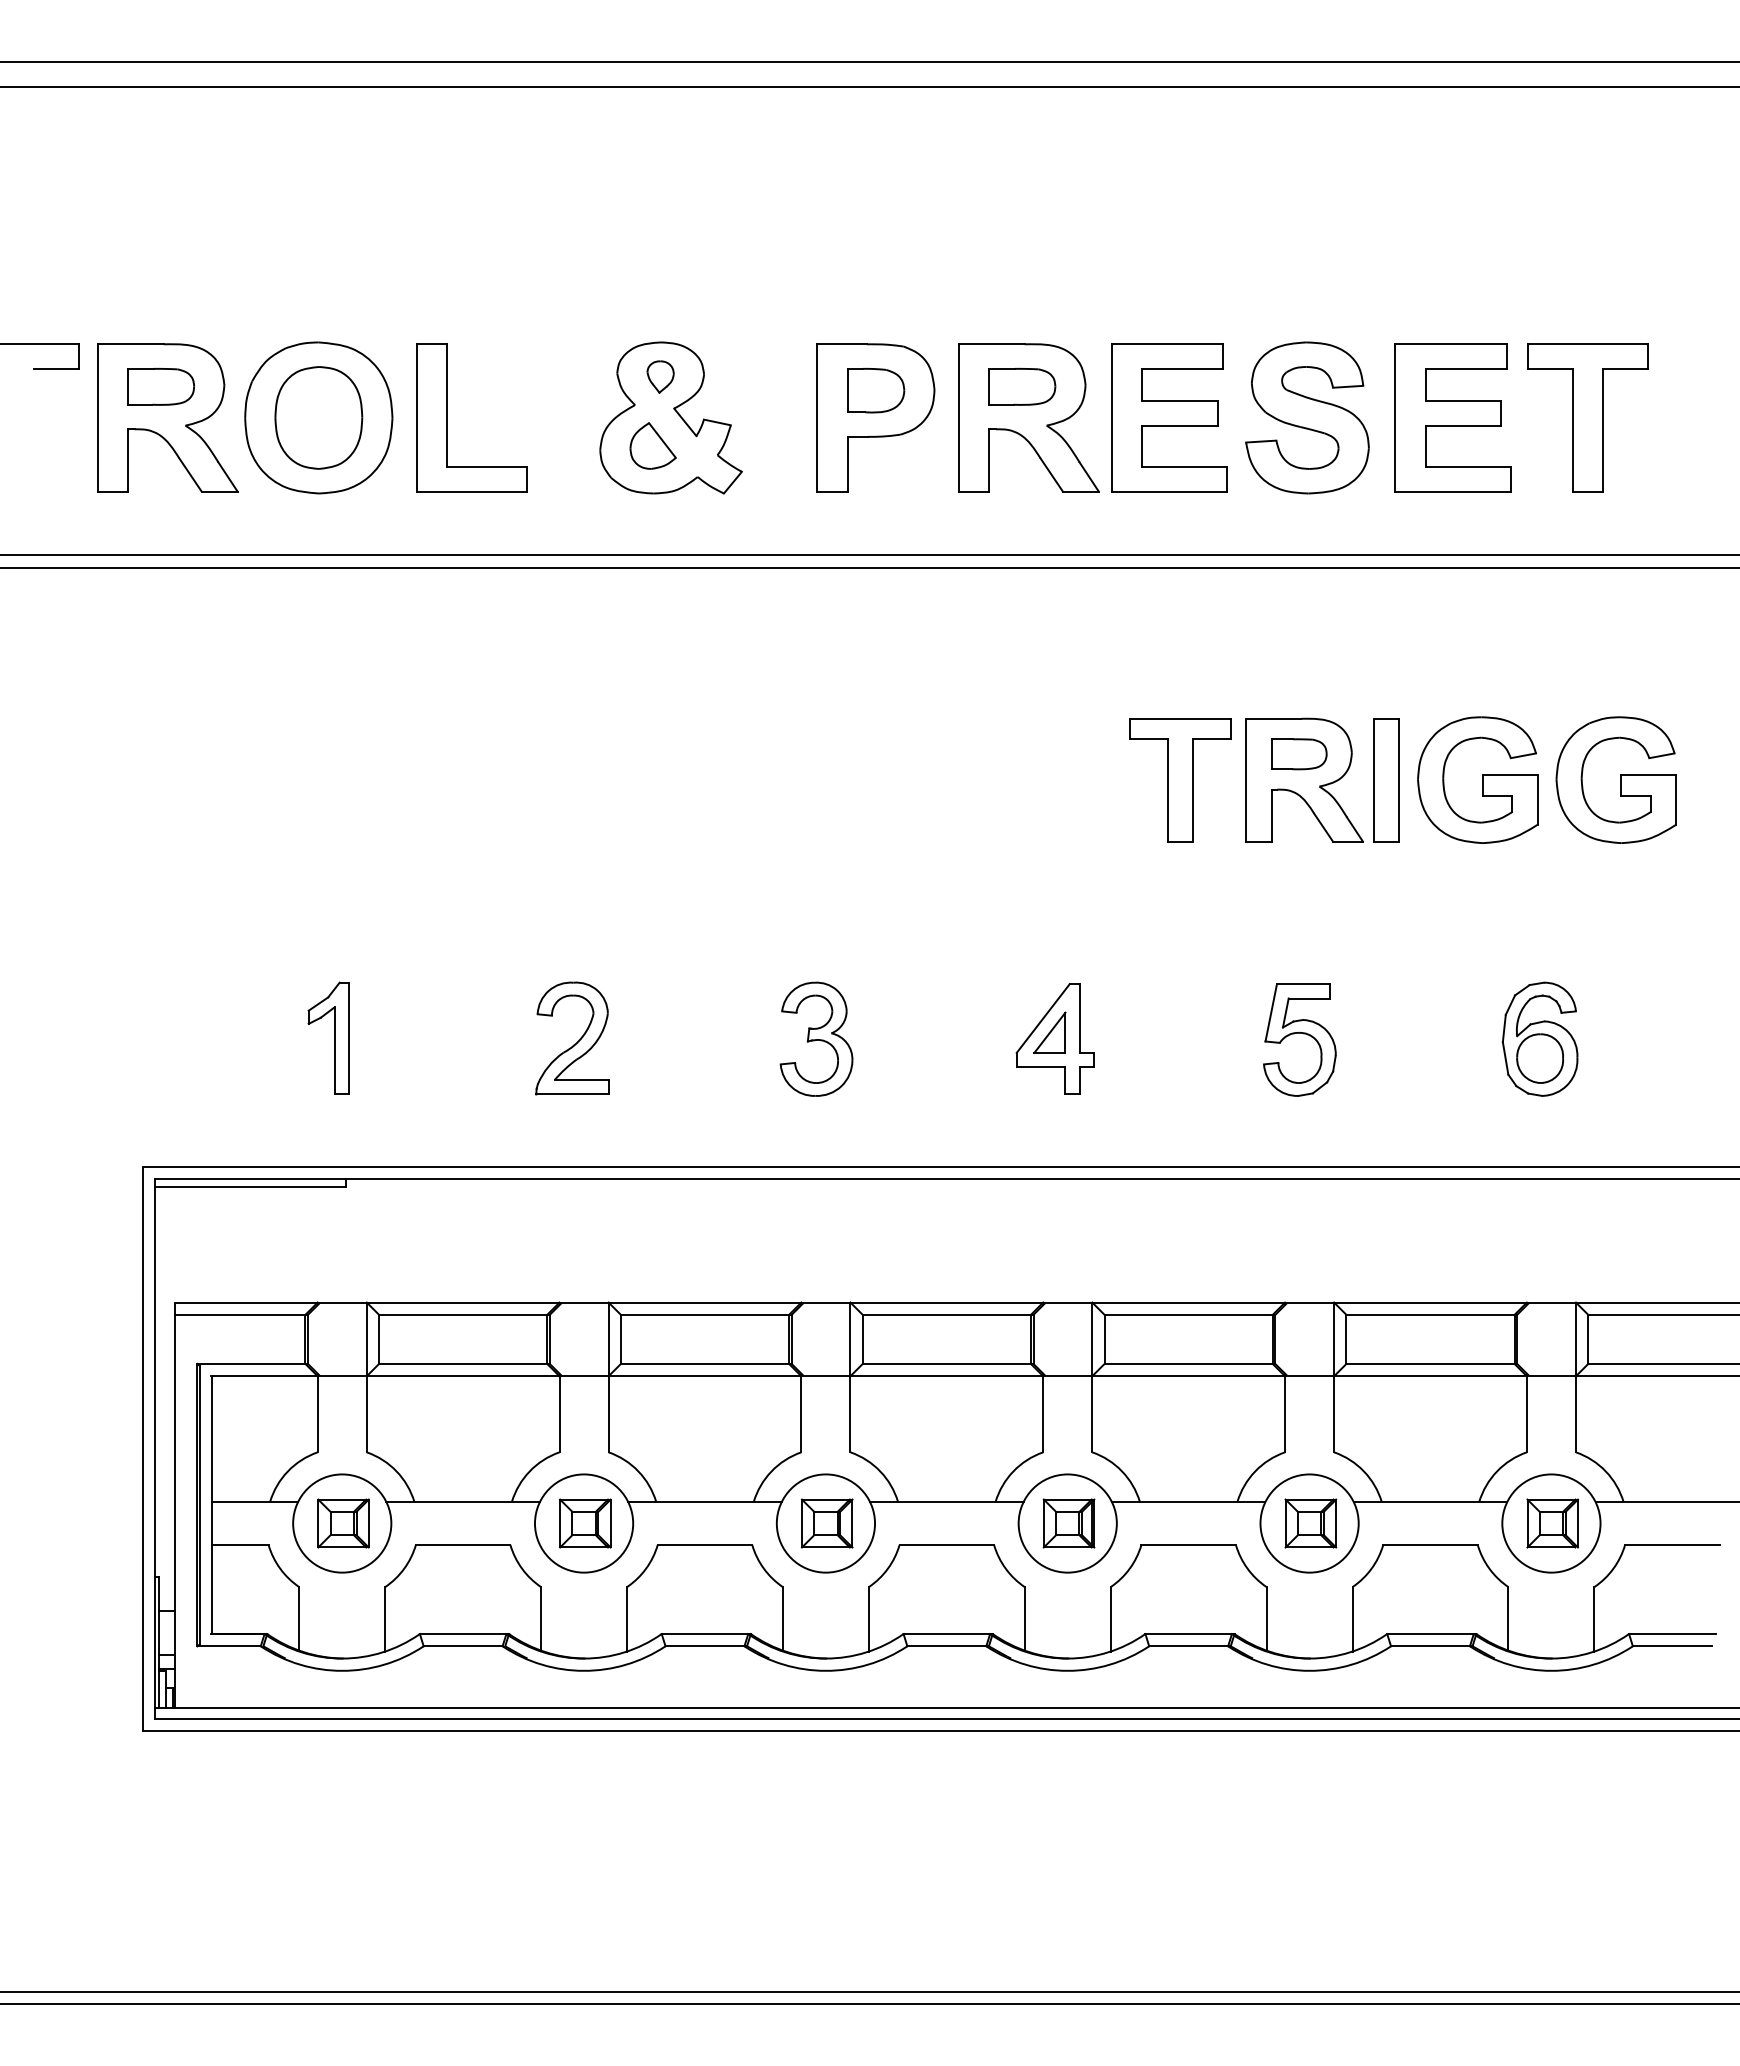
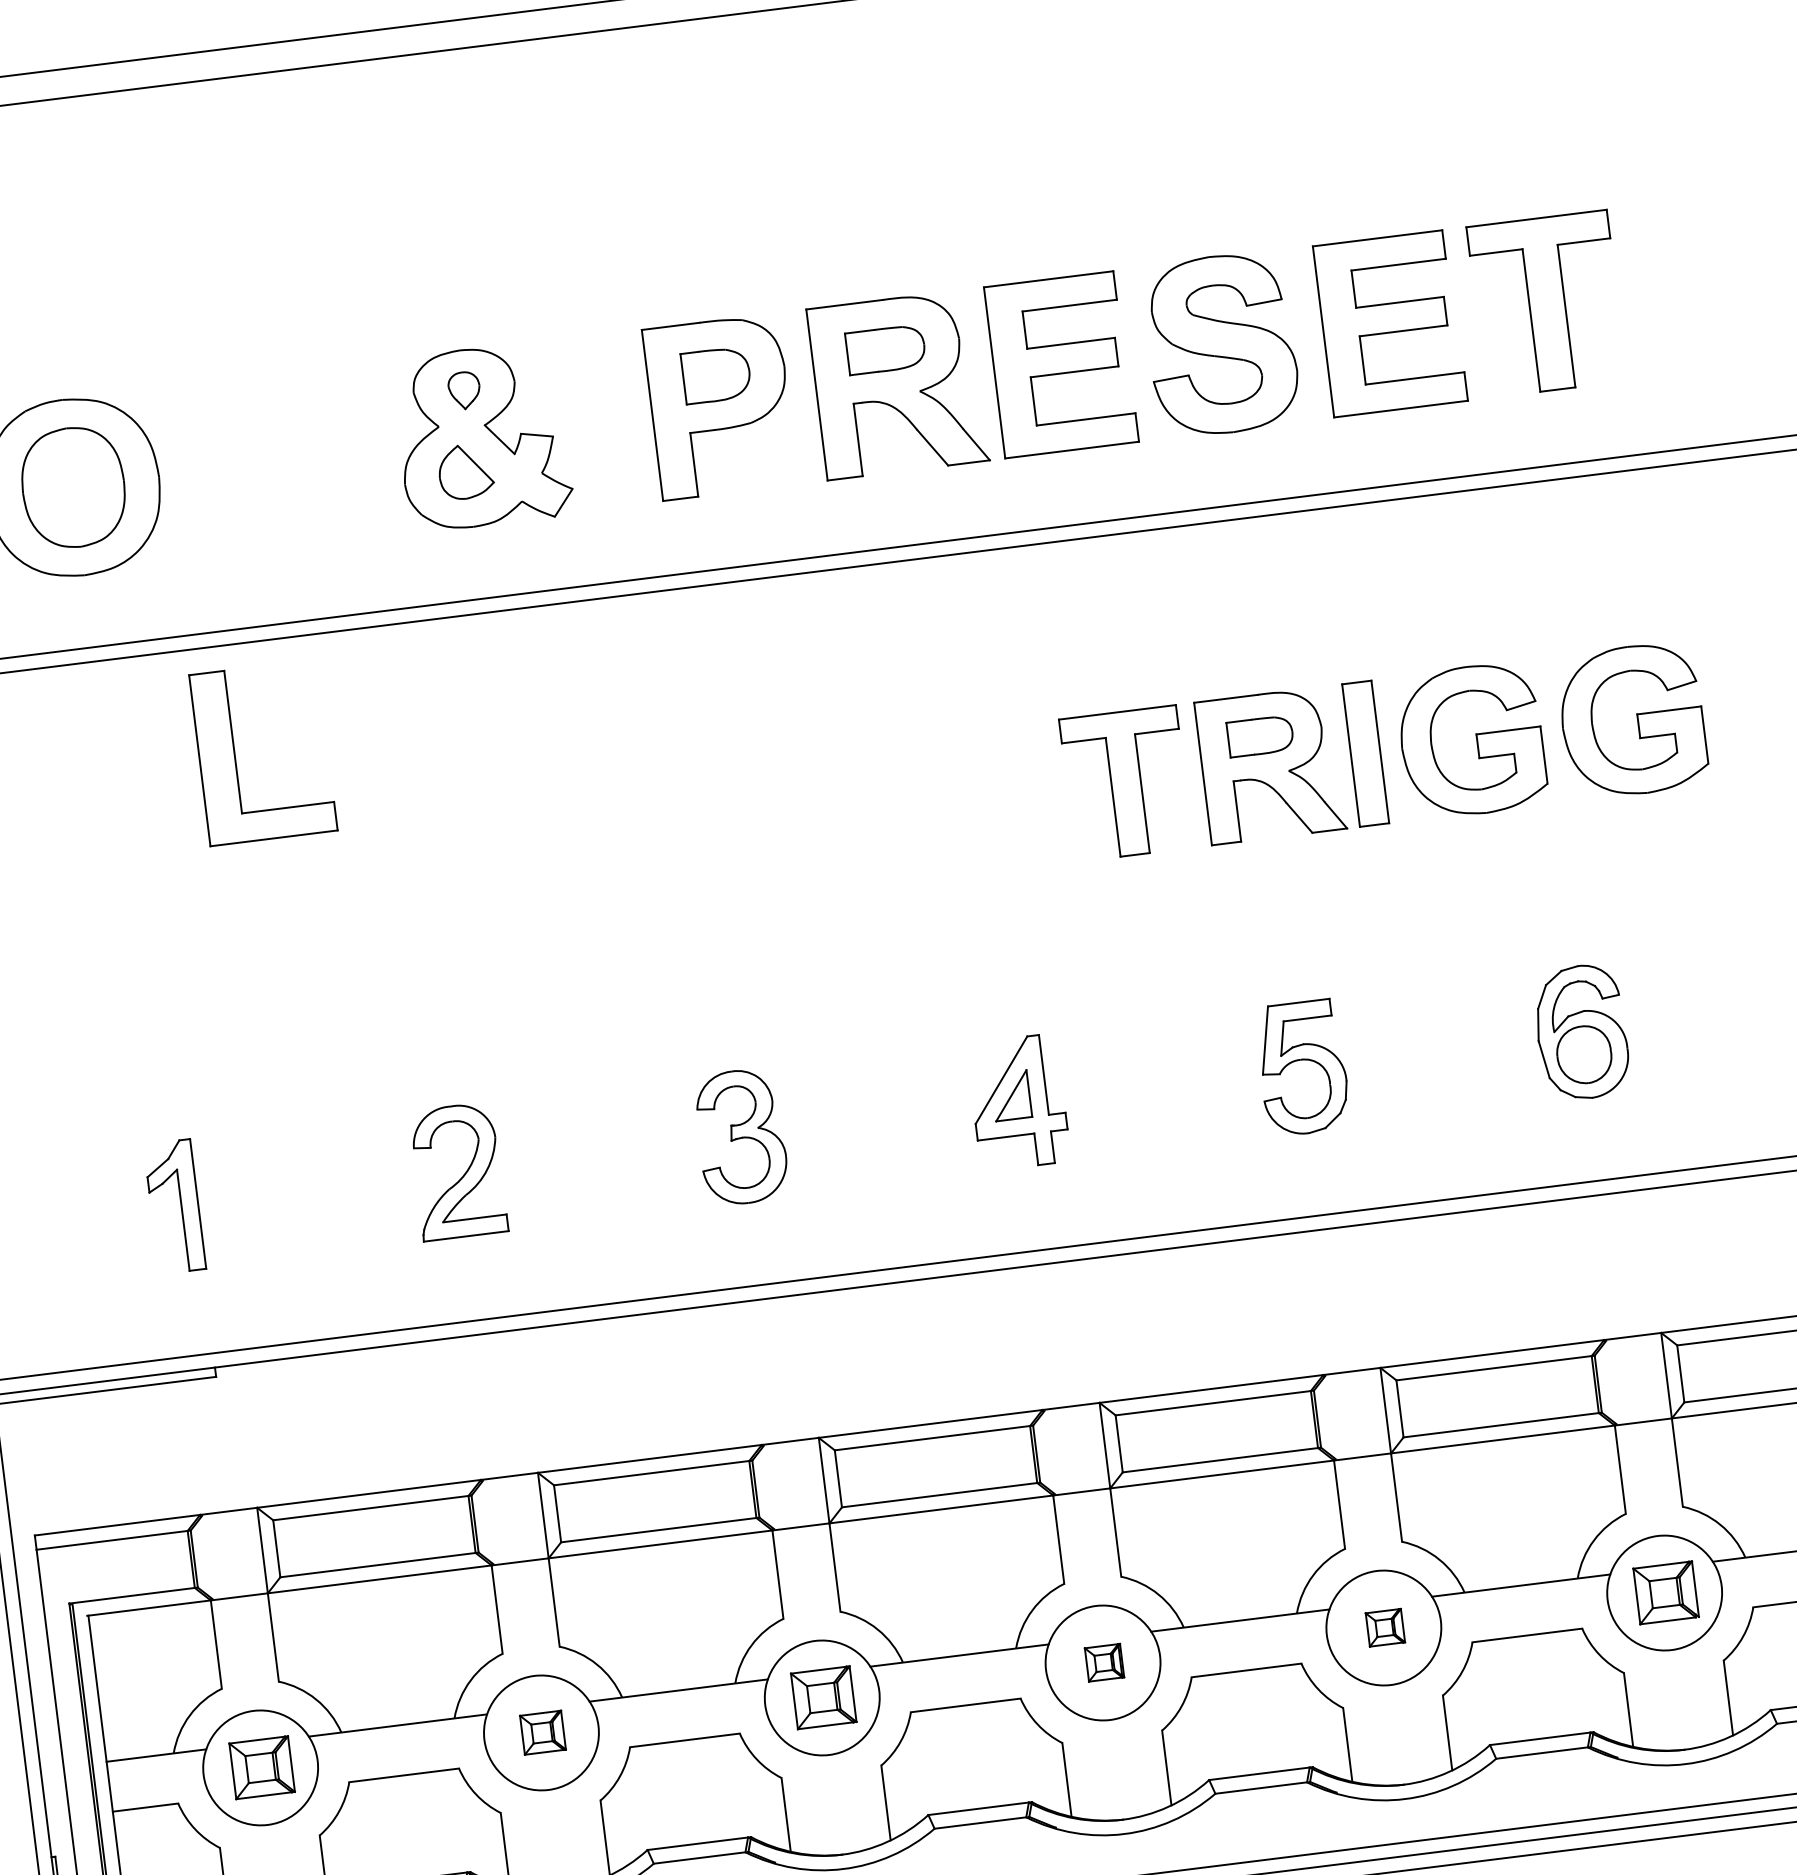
part: (447, 417) -> (235, 755), moved
part: (585, 1523) -> (543, 1732), size x0.7
part: (1068, 1523) -> (1103, 1662), size x0.6
part: (1310, 1523) -> (1384, 1627), size x0.6

